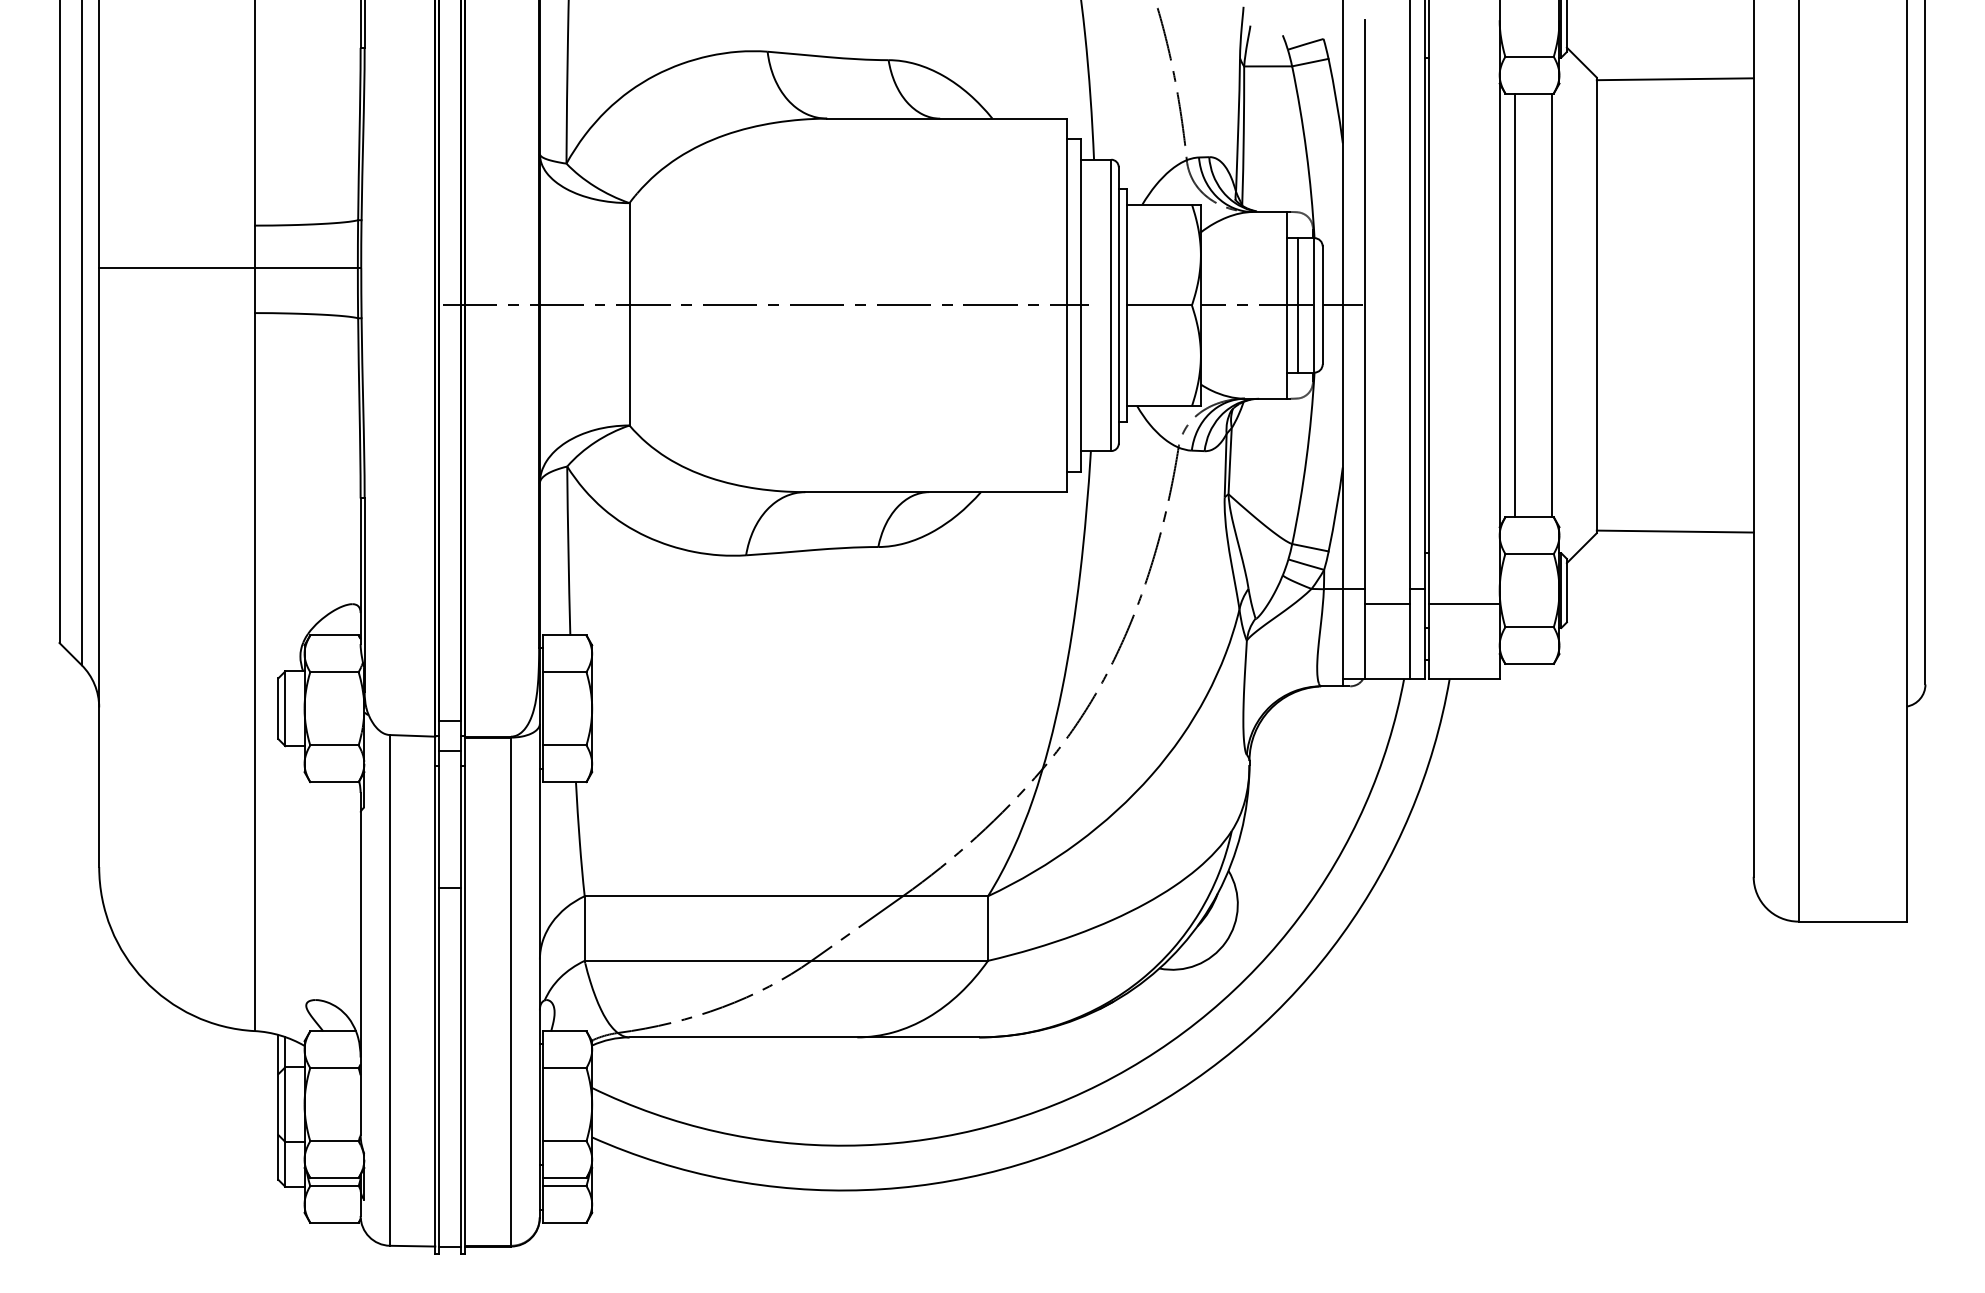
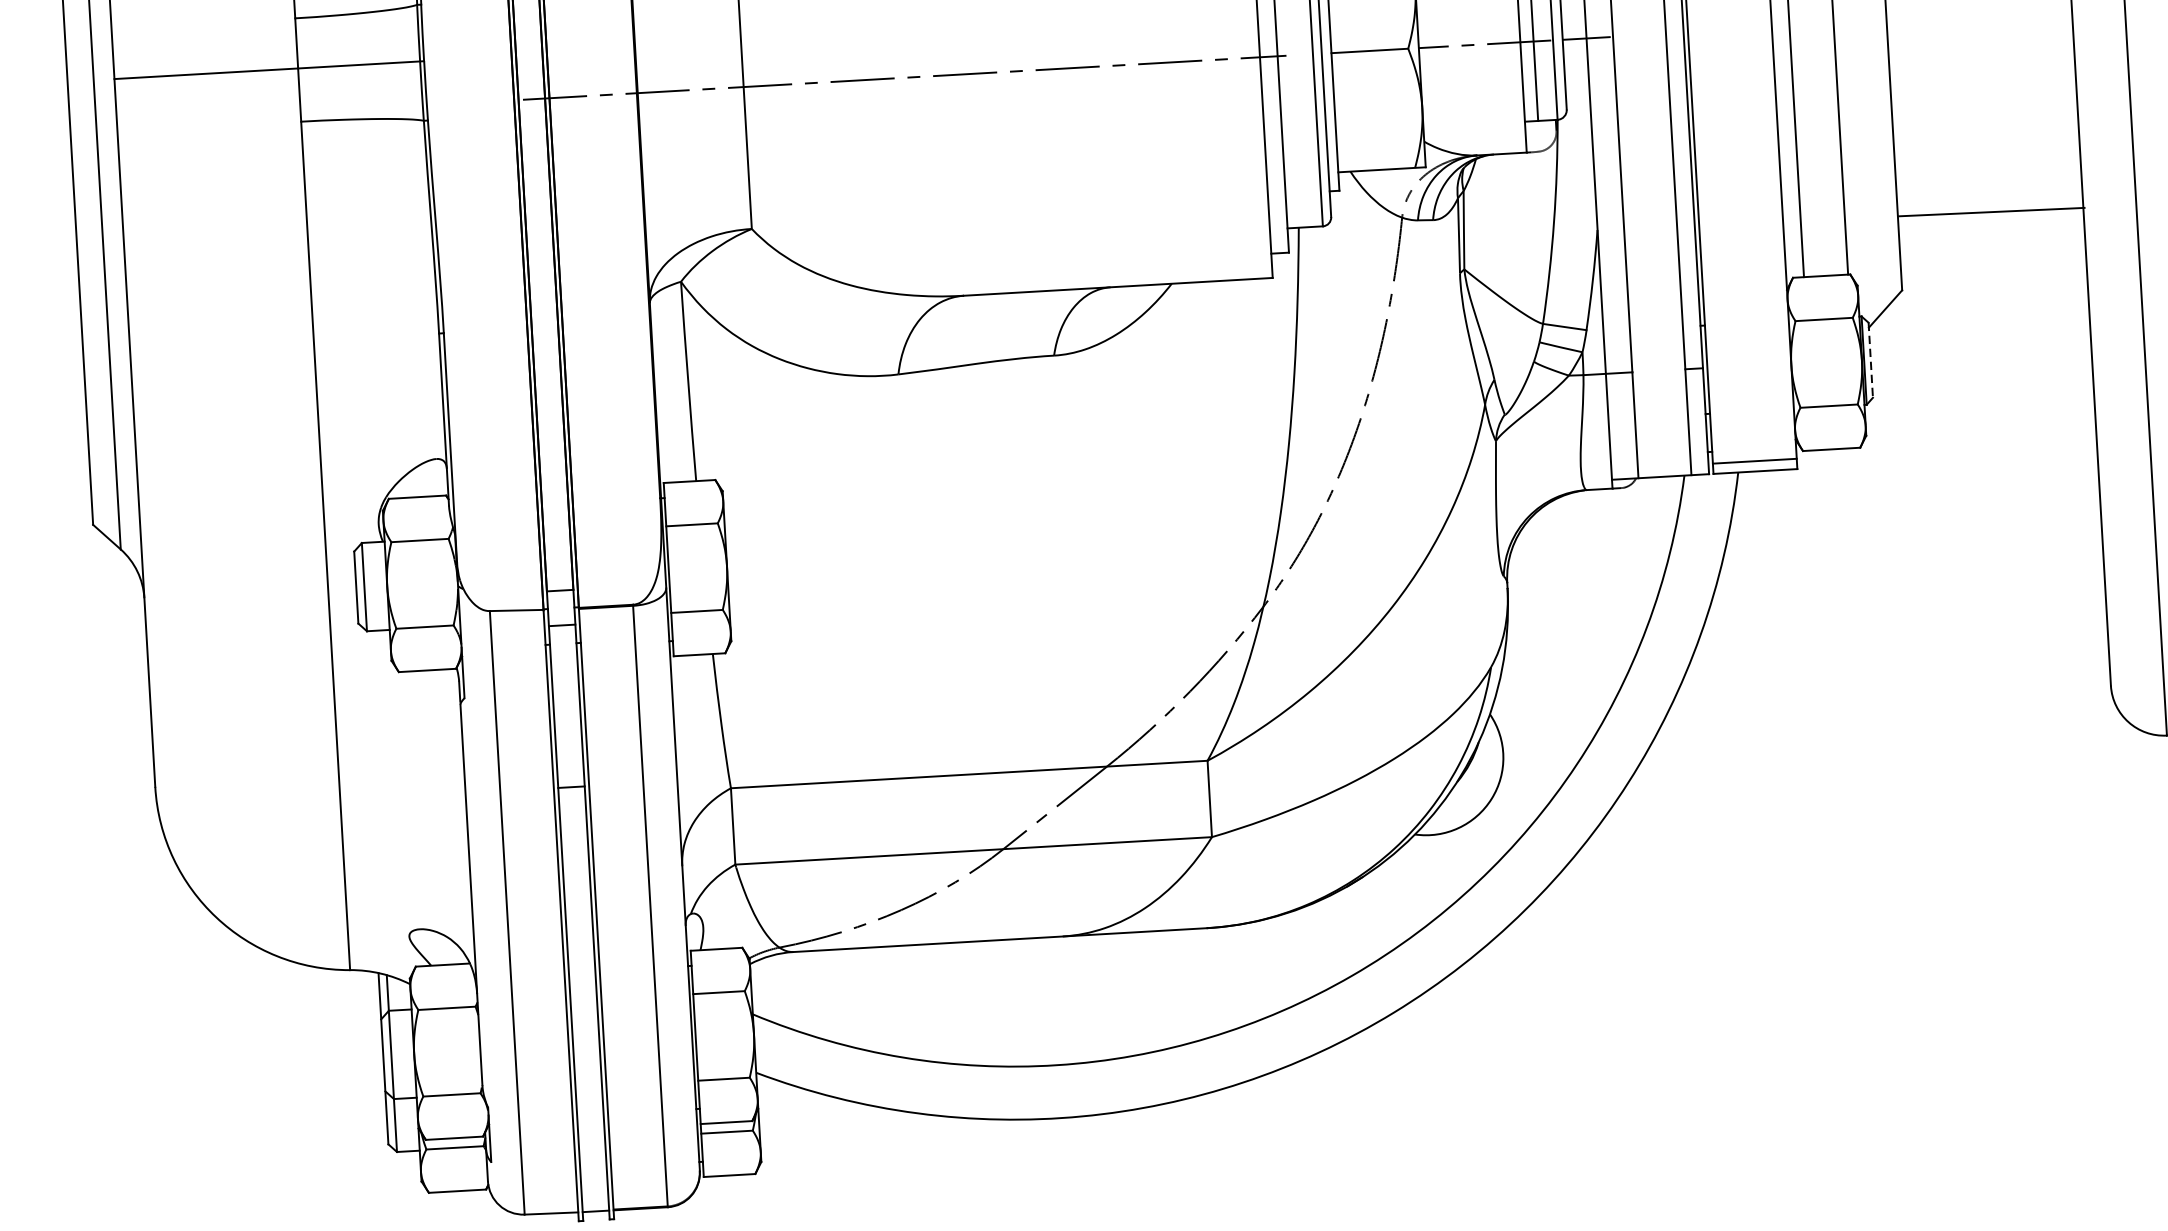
line: (1674, 531) -> (1990, 212), moved
line: (1566, 590) -> (1870, 360), solid -> dashed
line: (1387, 604) -> (1659, 388), removed
line: (1463, 604) -> (1753, 461), moved

